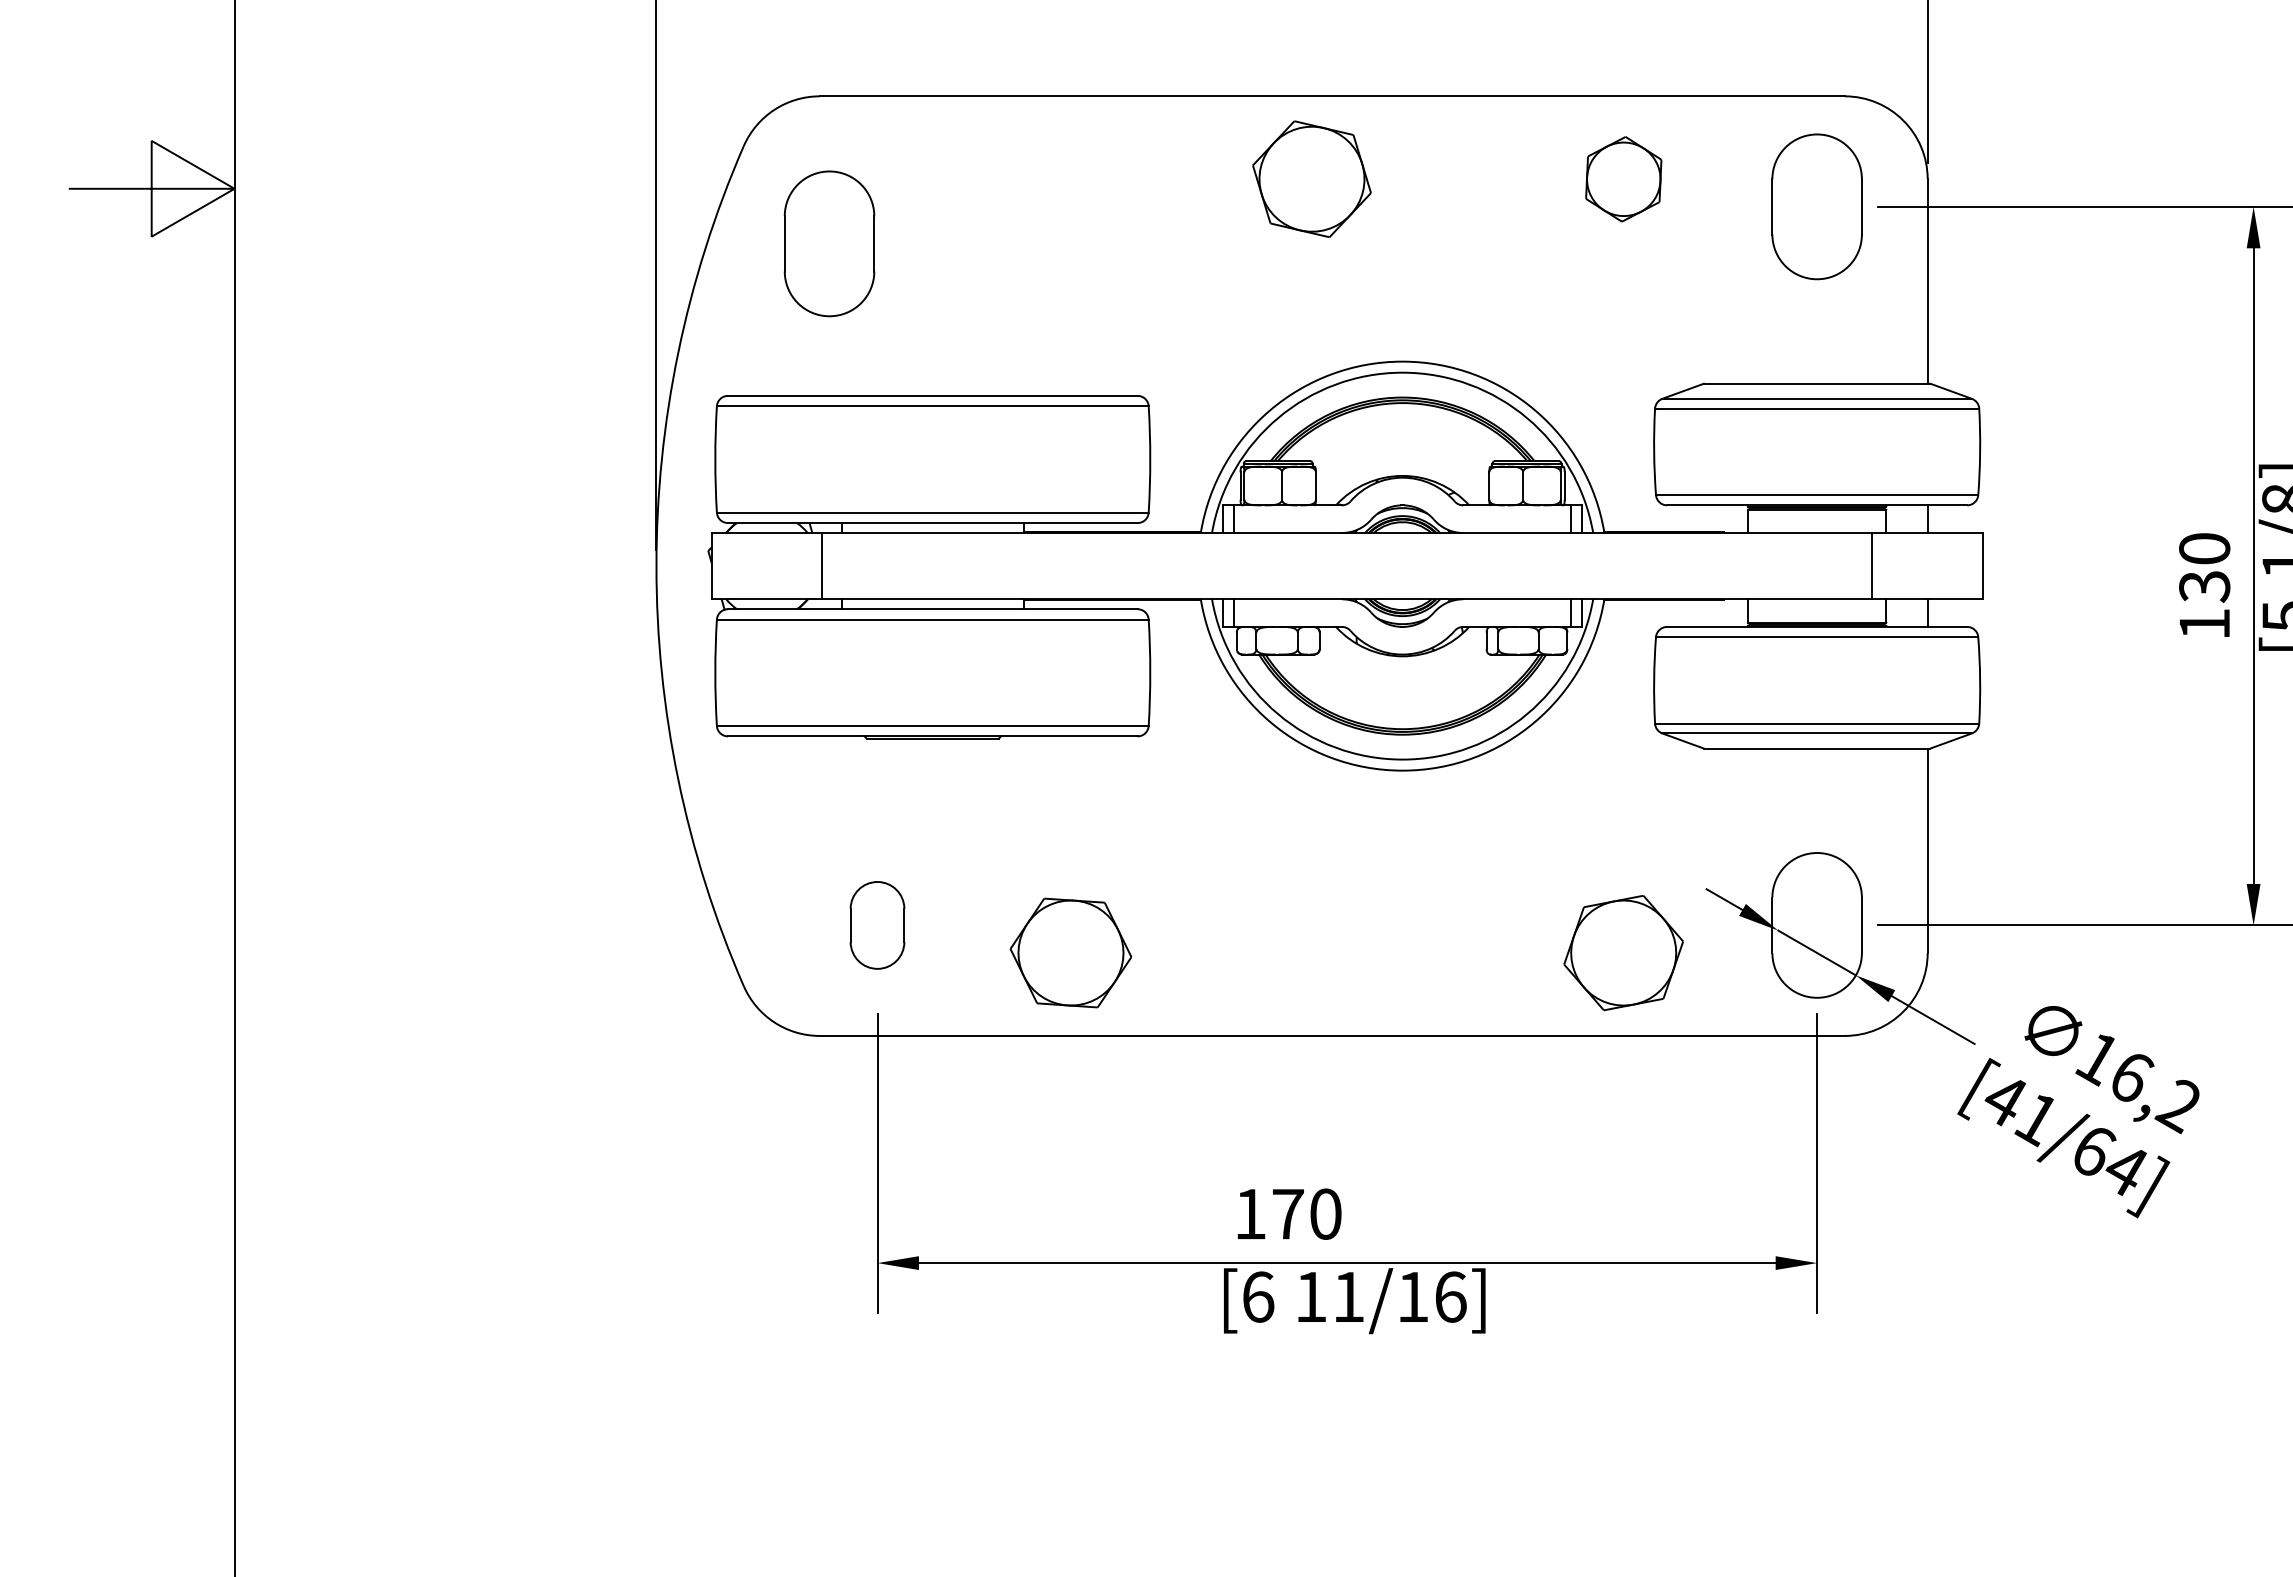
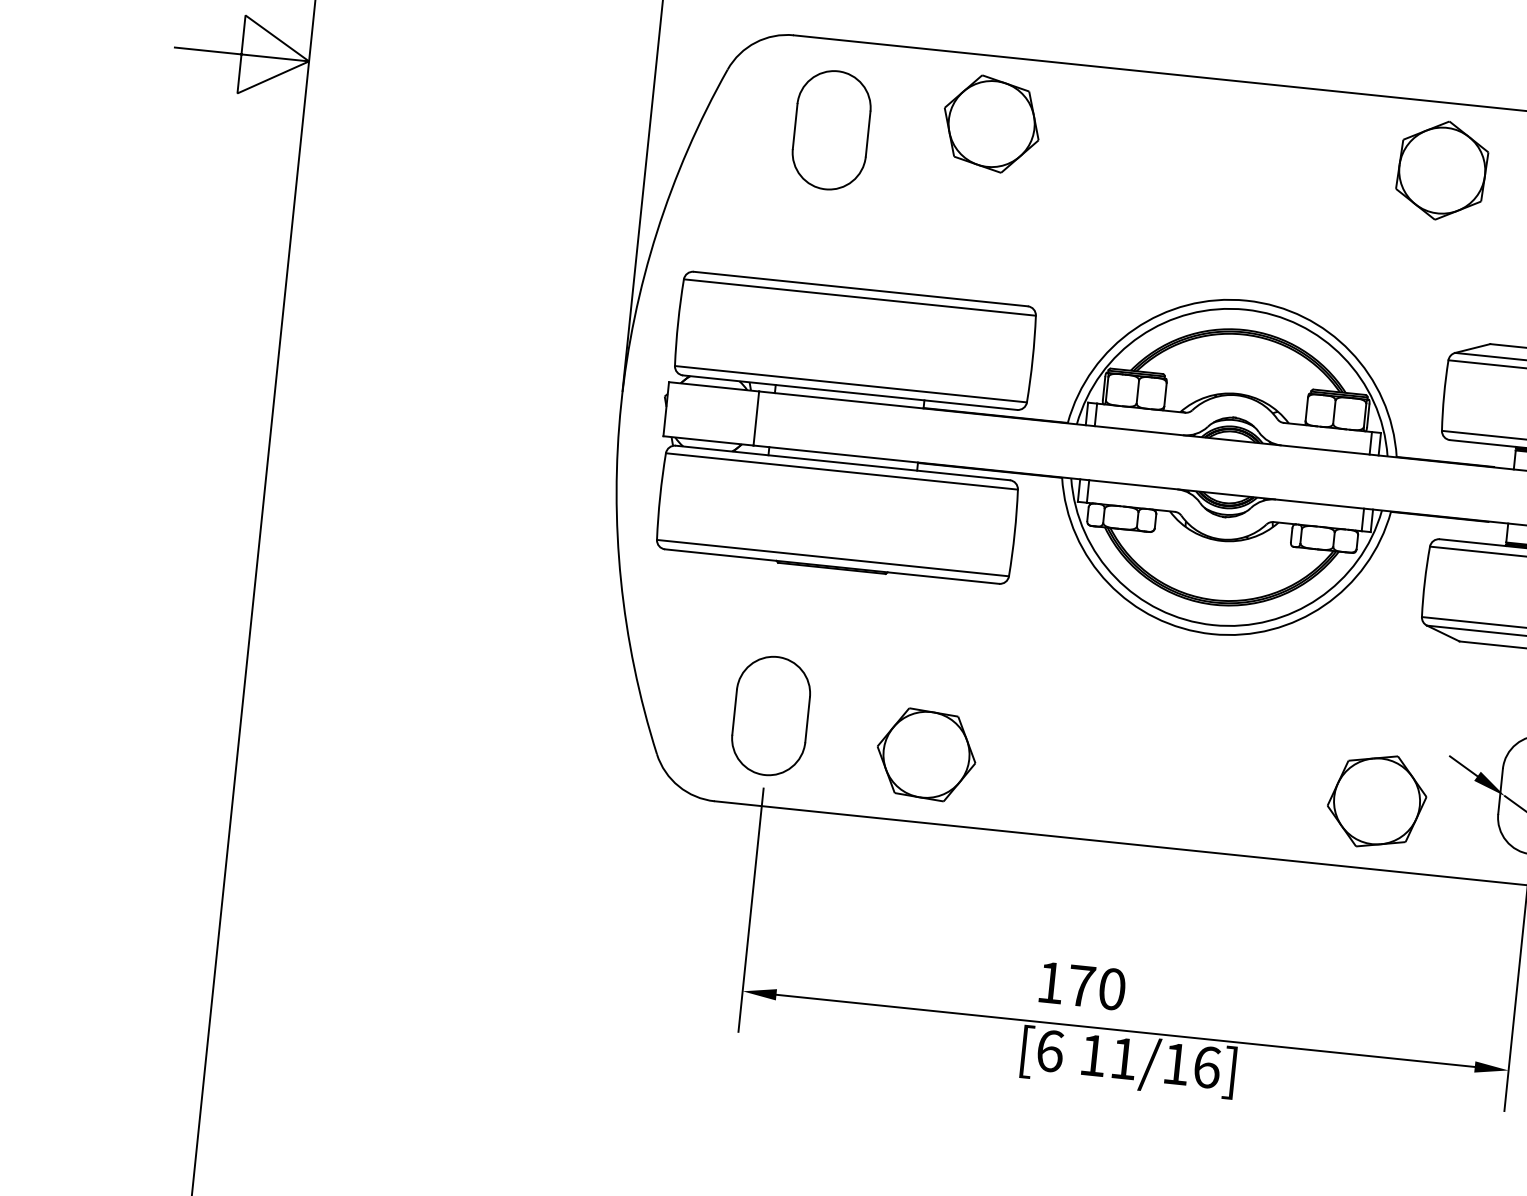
part: (1311, 178) -> (991, 123), moved
part: (1623, 179) -> (1442, 170), size x1.43
part: (829, 243) -> (831, 130), moved
part: (877, 925) -> (771, 716), size x1.67

